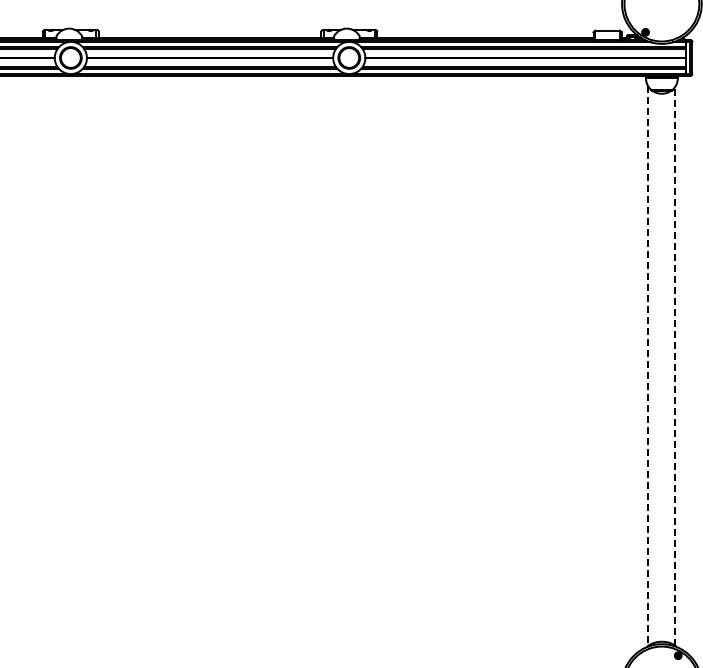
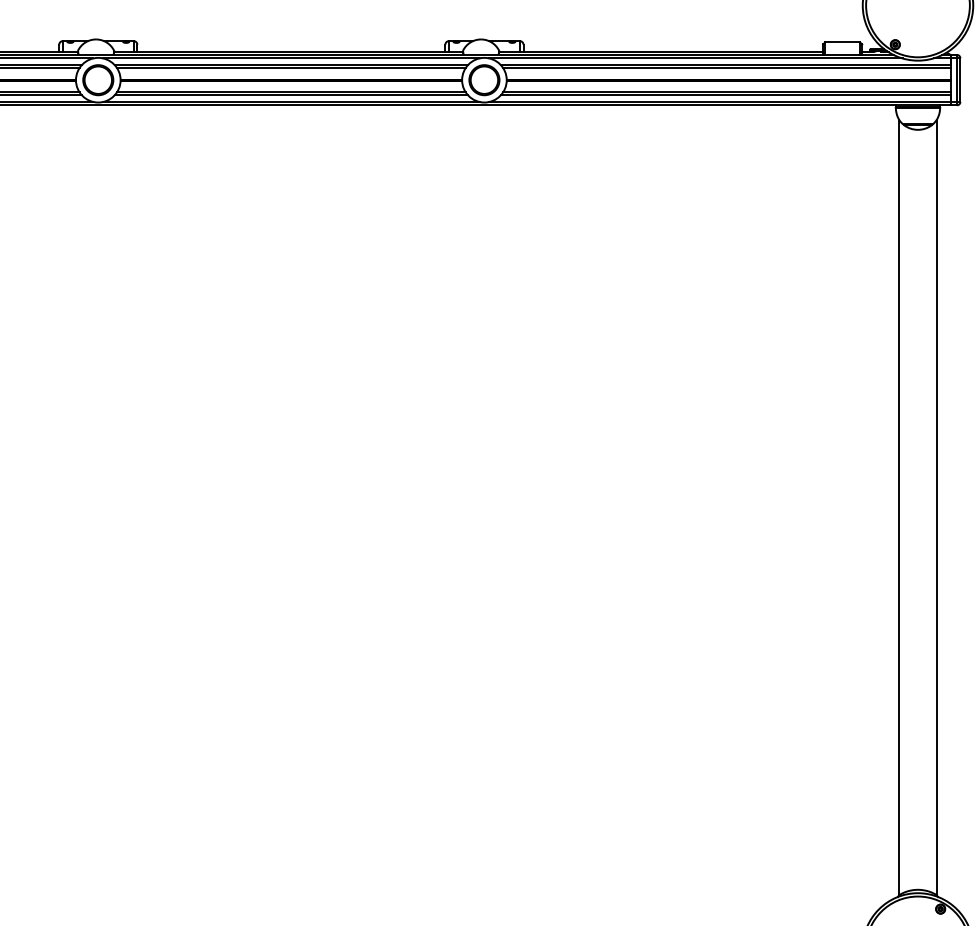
line: (648, 365) -> (899, 506), dashed -> solid
line: (675, 365) -> (936, 506), dashed -> solid

